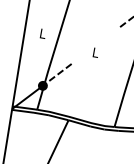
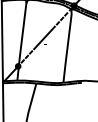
line: (95, 44) -> (44, 37), added

